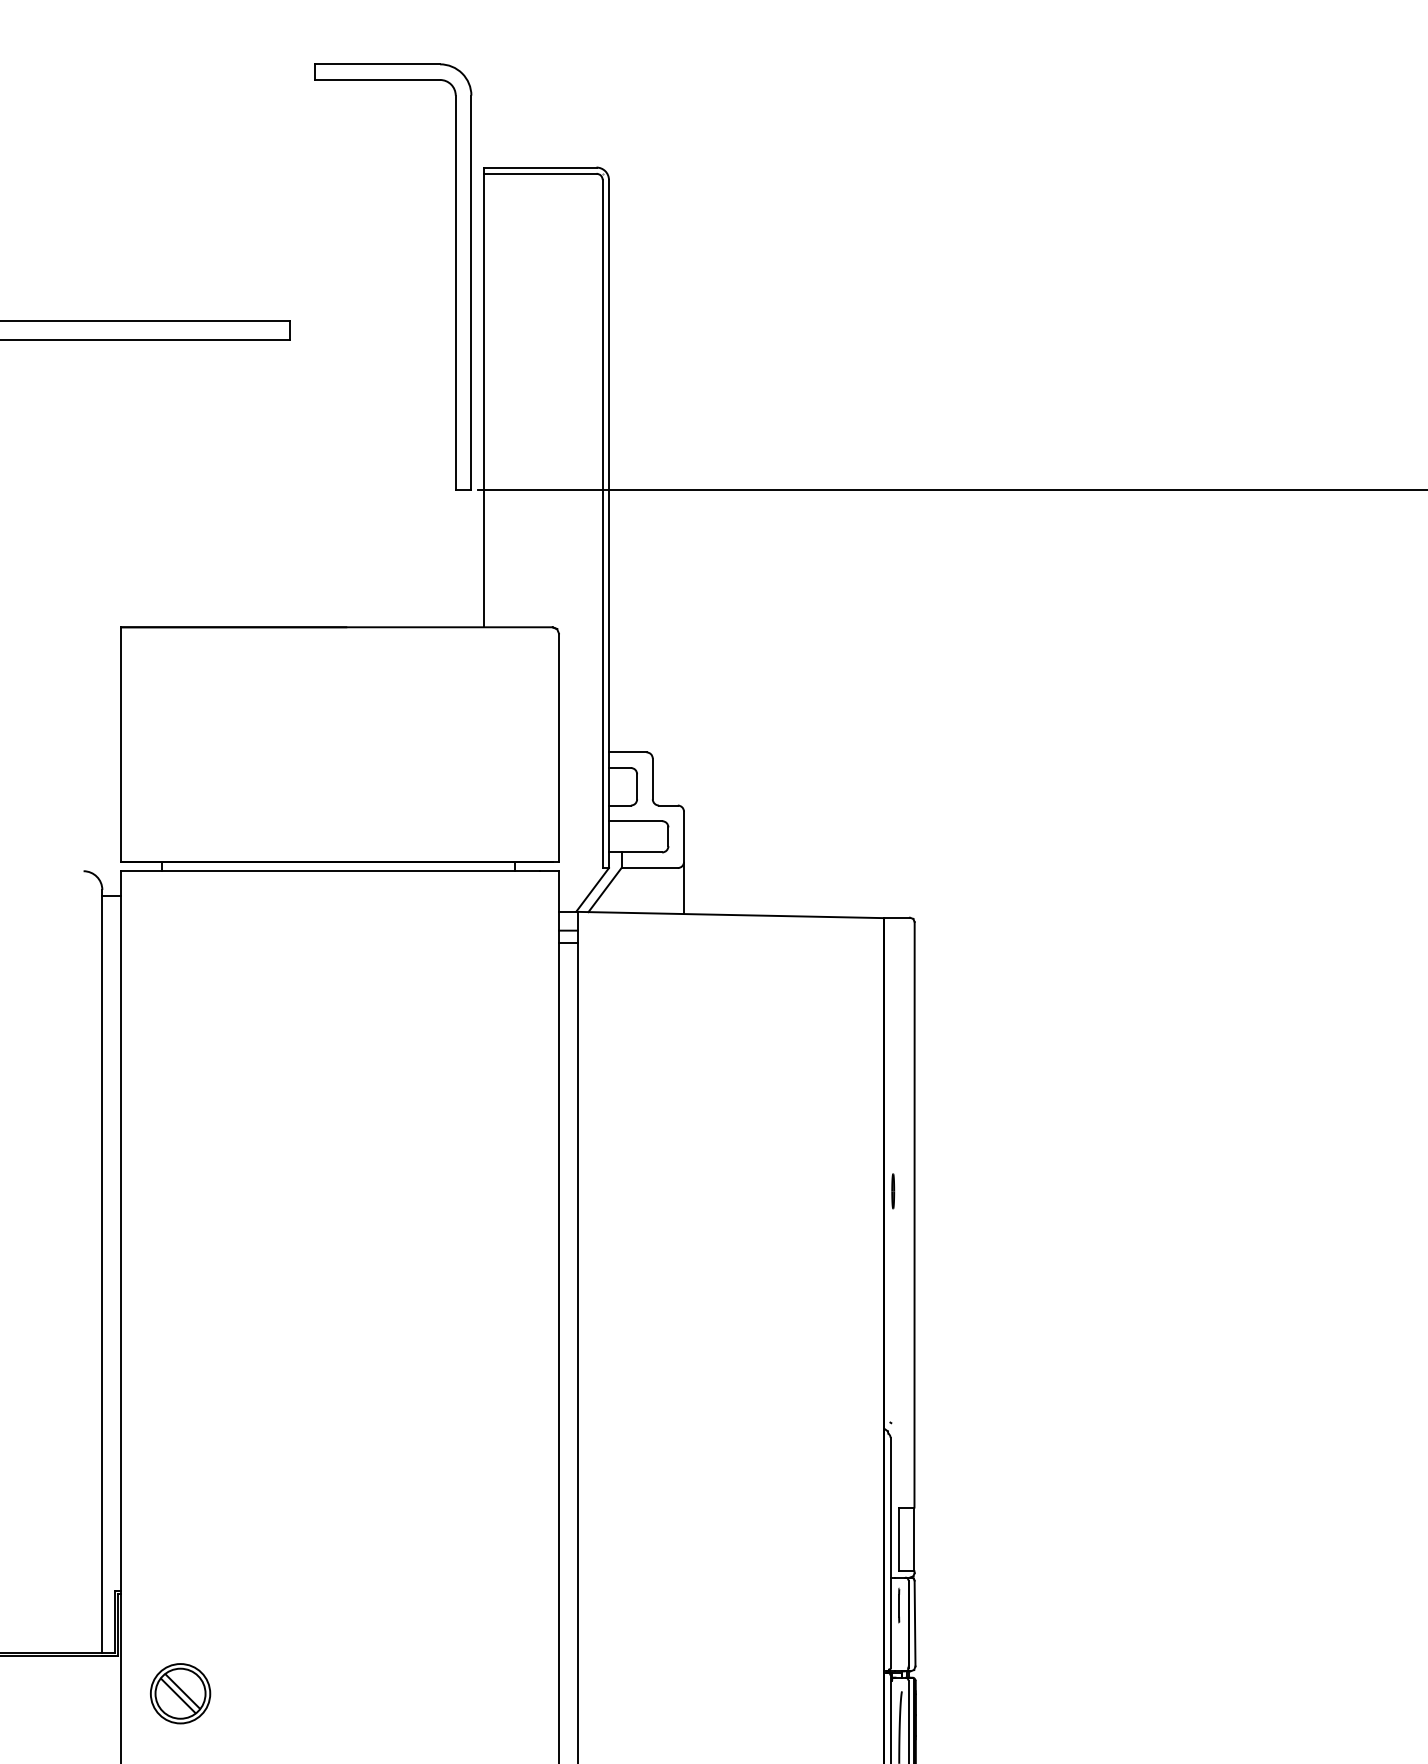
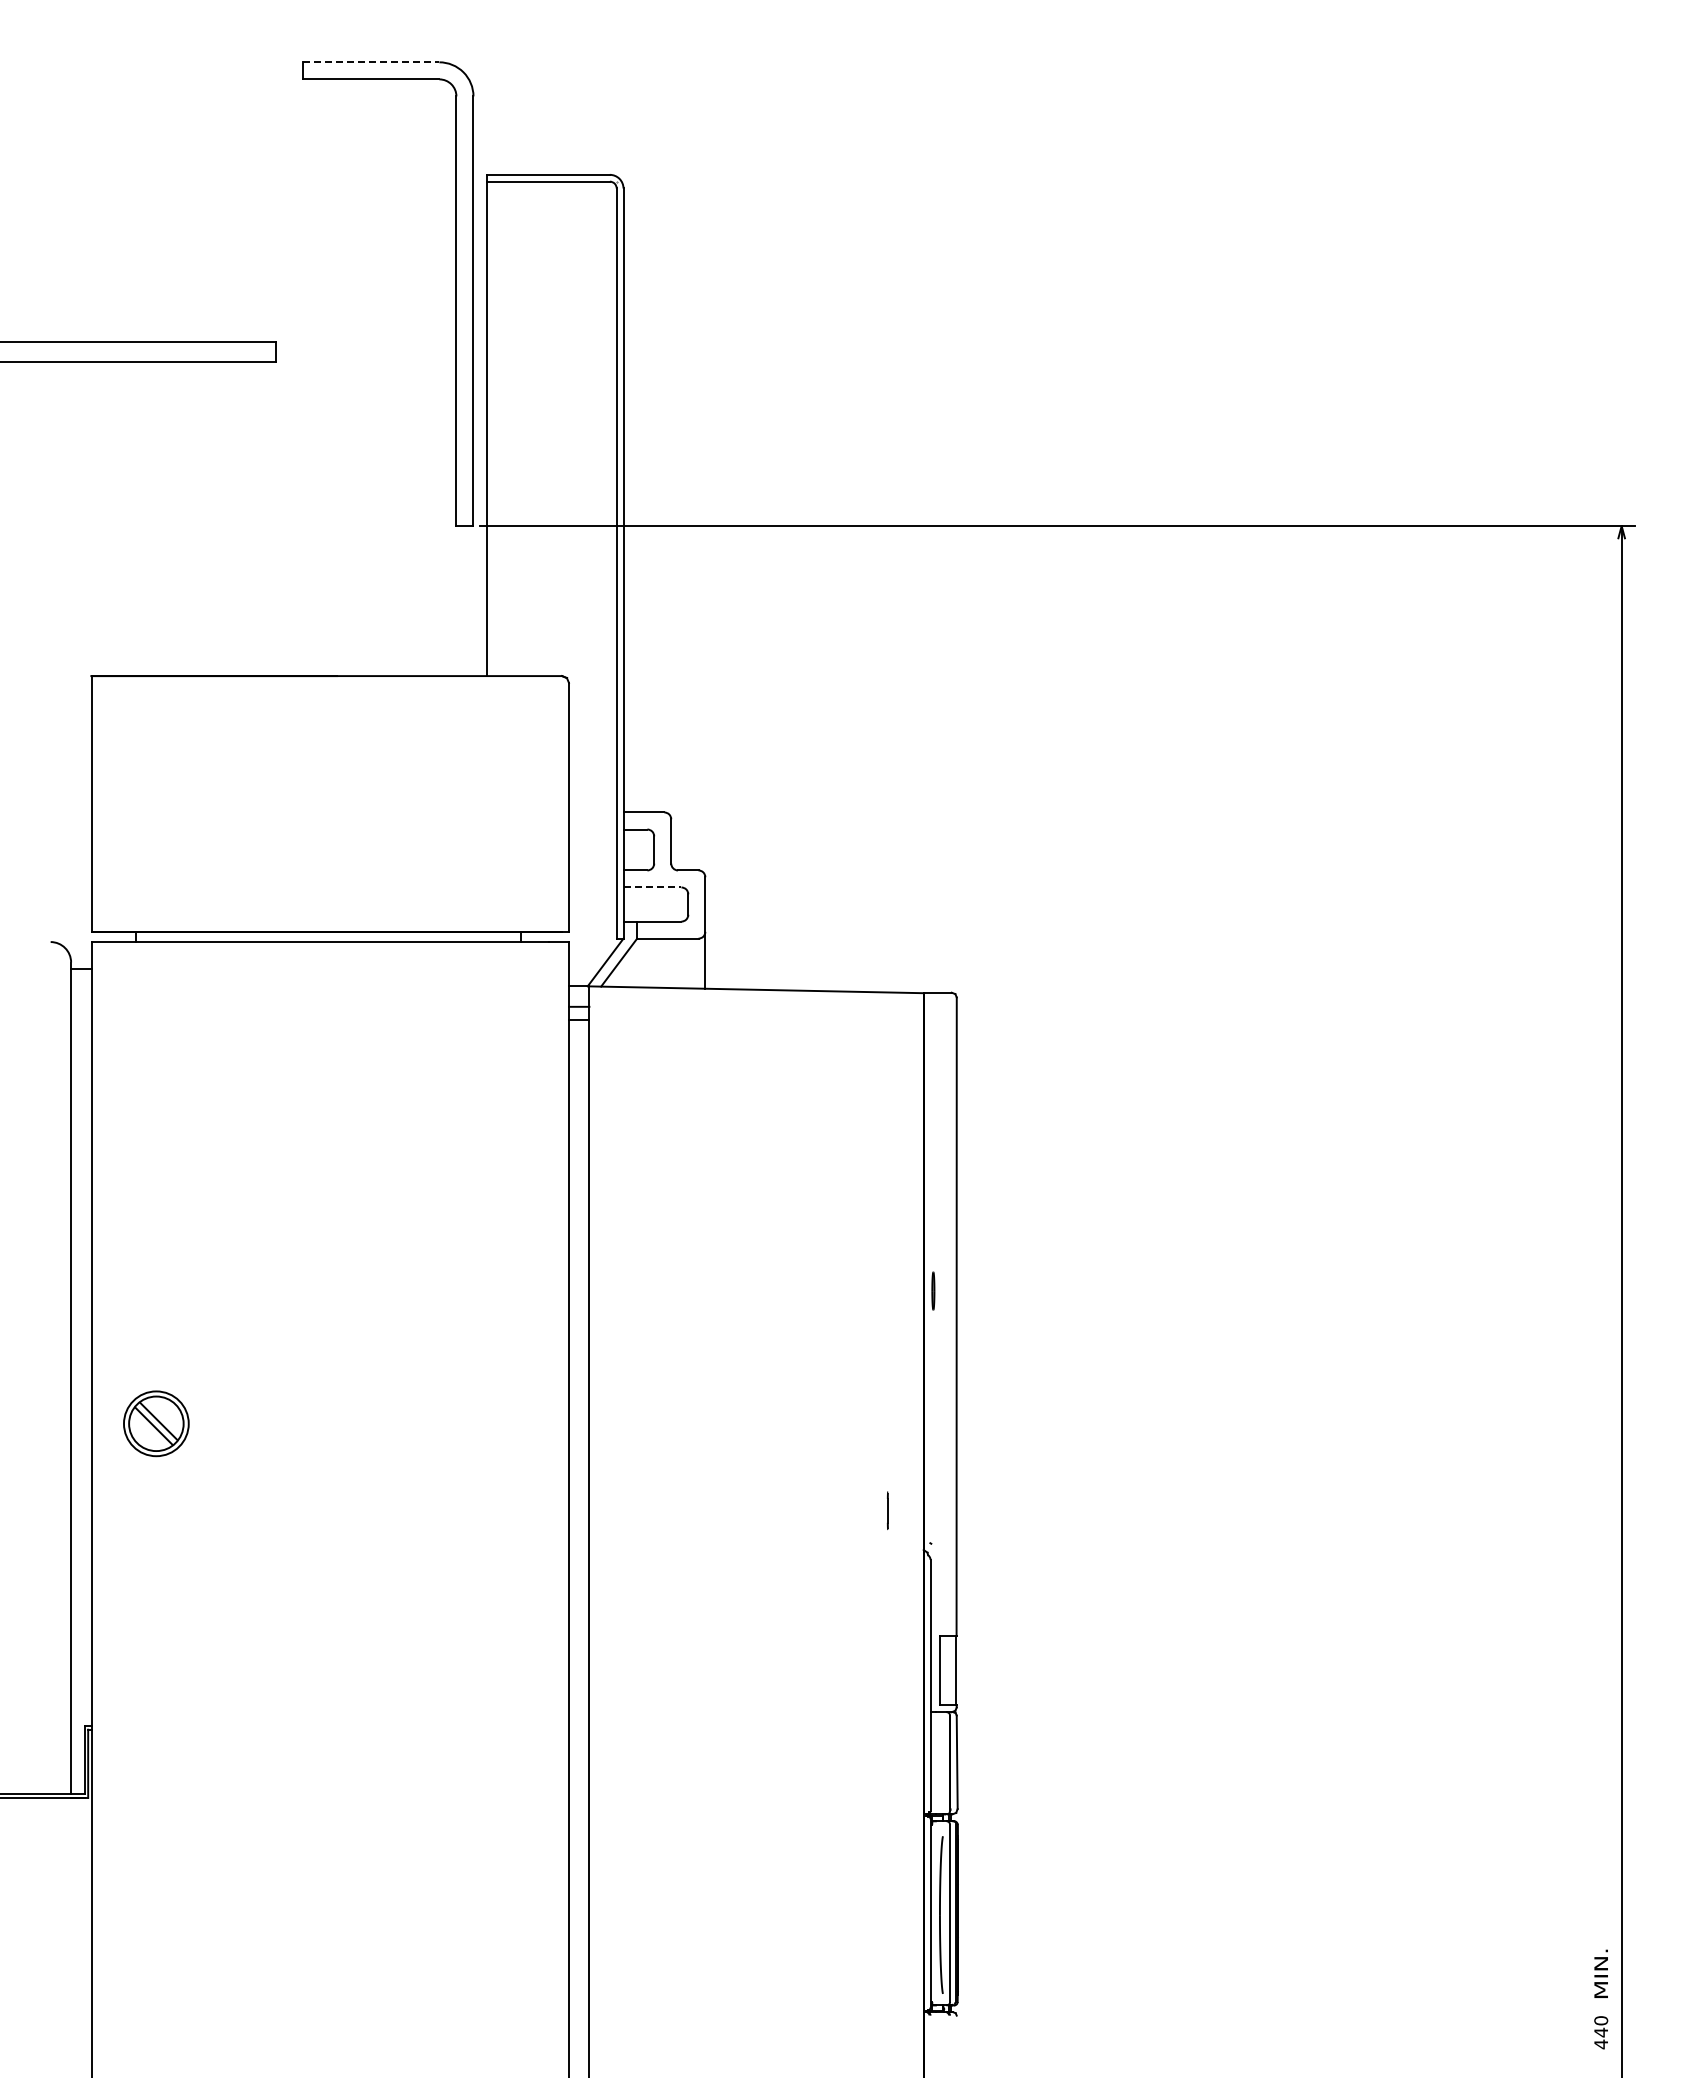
line: (377, 64) -> (371, 62), solid -> dashed
line: (635, 821) -> (652, 887), solid -> dashed
line: (898, 1605) -> (887, 1510), moved
part: (180, 1693) -> (156, 1423), moved

